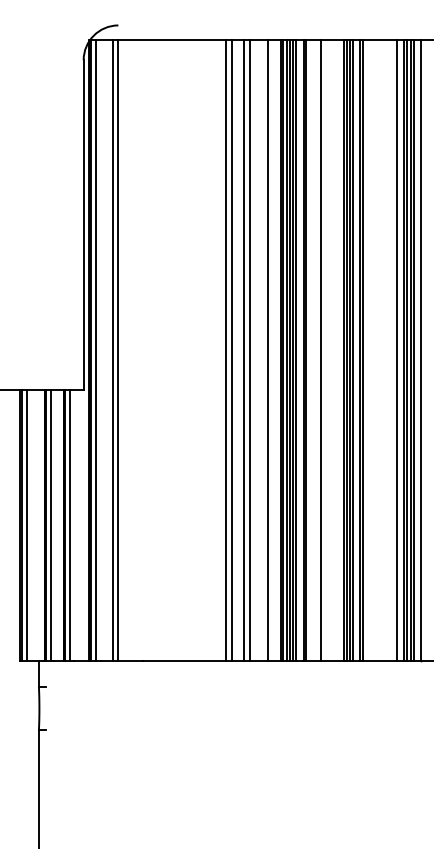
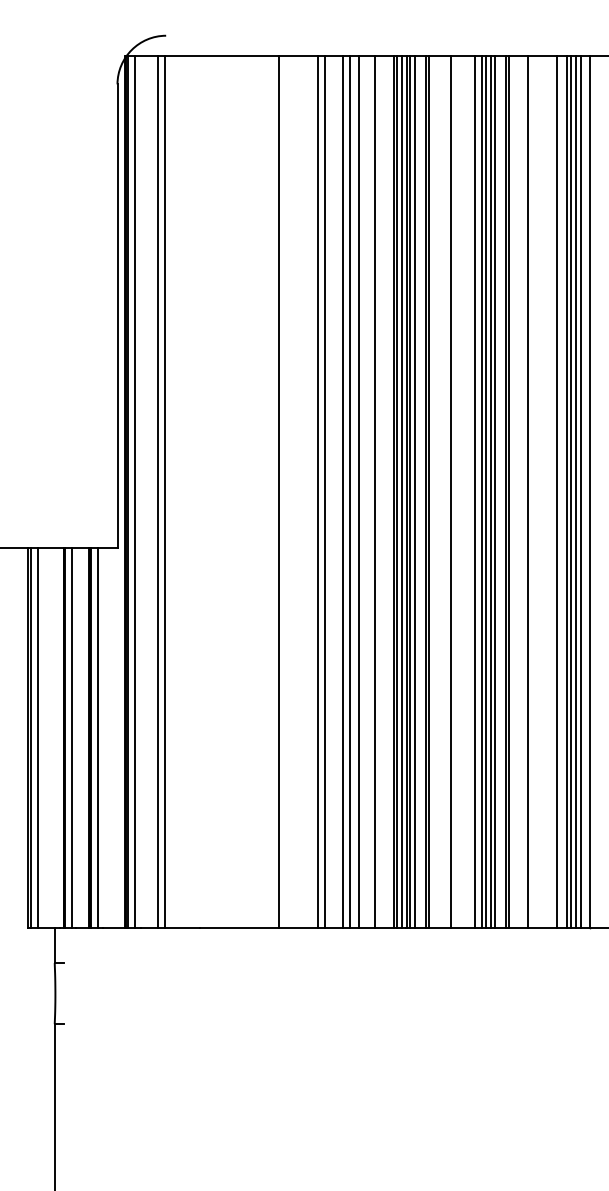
line: (199, 350) -> (279, 491), added
line: (255, 350) -> (358, 491), added
line: (338, 350) -> (474, 491), added
line: (376, 350) -> (528, 491), added

